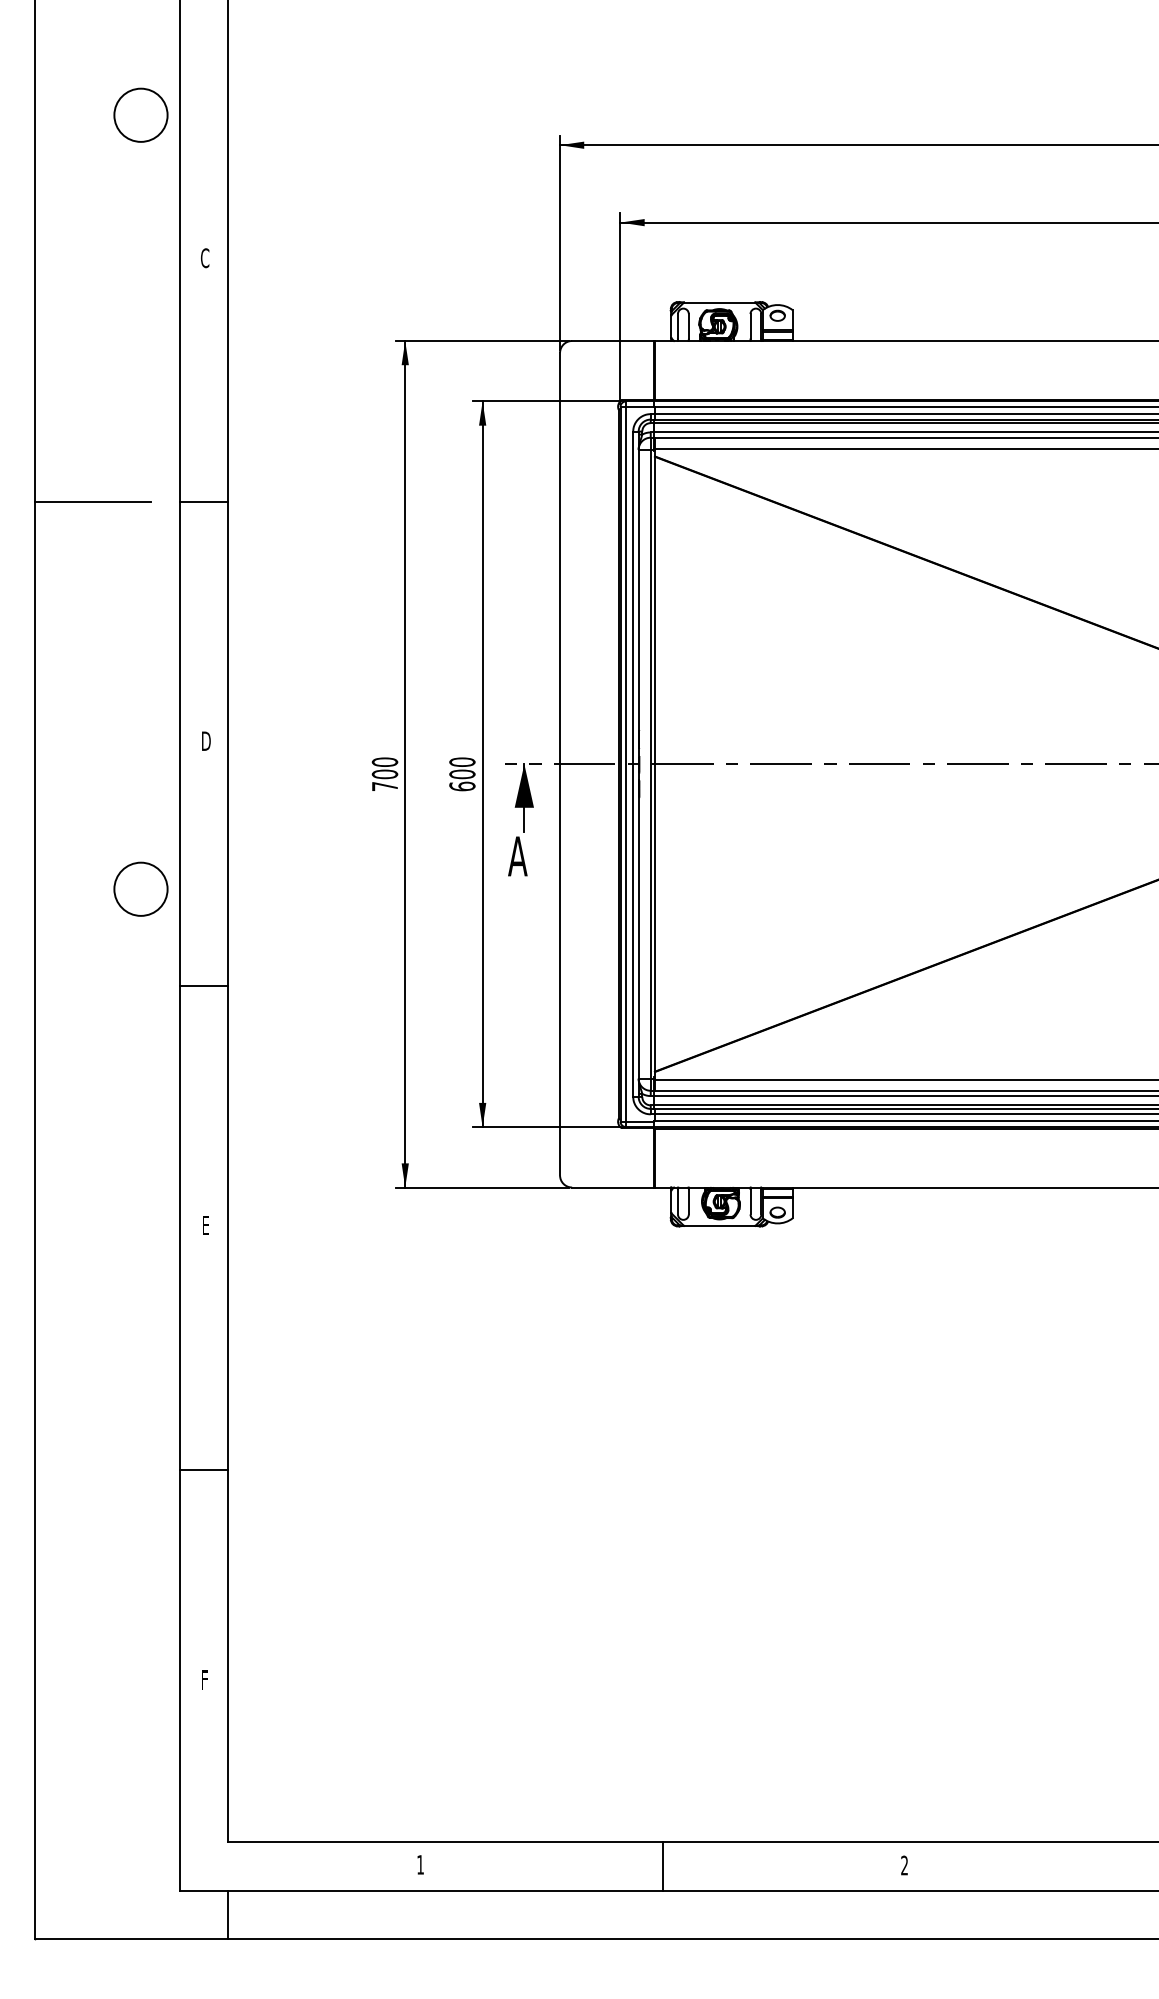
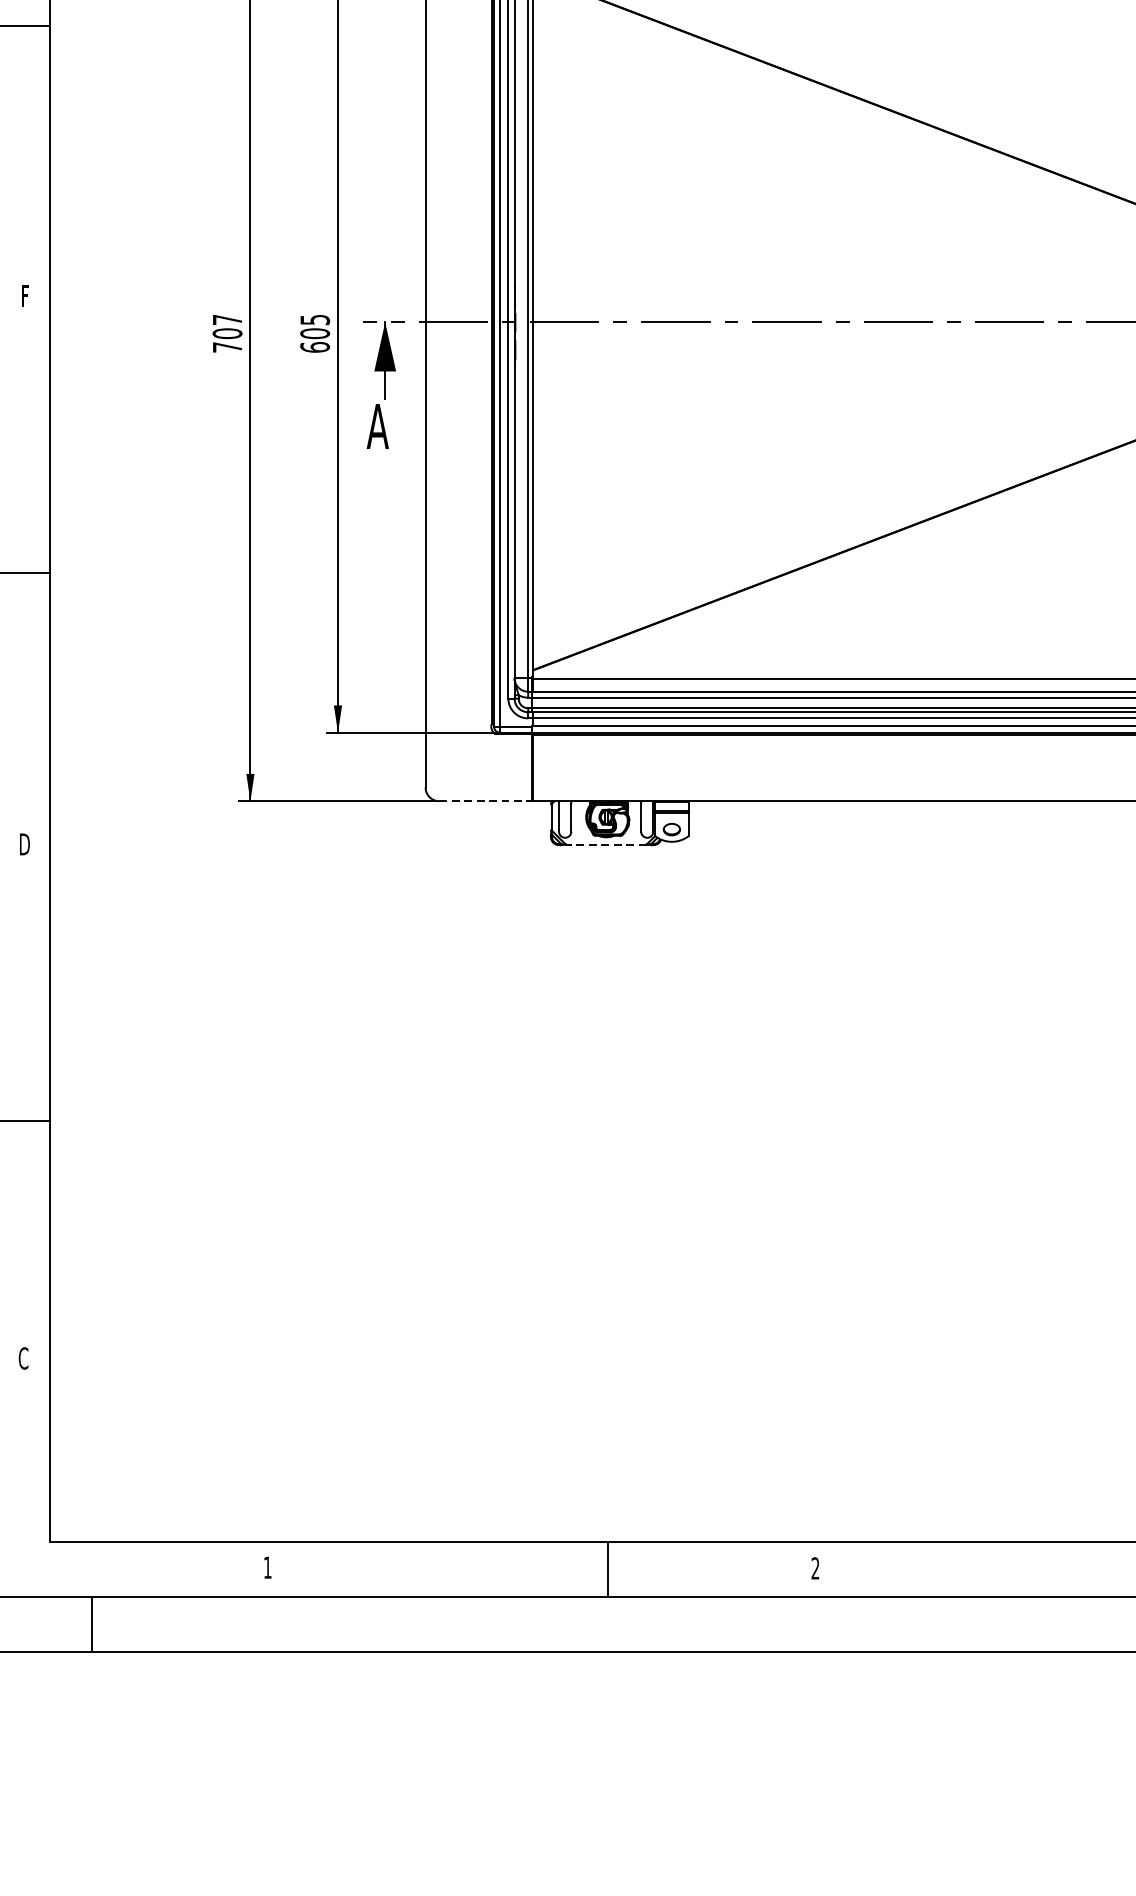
text: (206, 740) -> (25, 295), D -> F
text: (384, 761) -> (226, 319), 700 -> 707
text: (462, 761) -> (315, 319), 600 -> 605
line: (614, 1187) -> (487, 801), solid -> dashed
text: (205, 1225) -> (24, 844), E -> D
line: (719, 1225) -> (606, 844), solid -> dashed
text: (204, 1679) -> (23, 1357), F -> C
line: (663, 1866) -> (608, 1569), moved
line: (228, 1914) -> (92, 1623), moved

